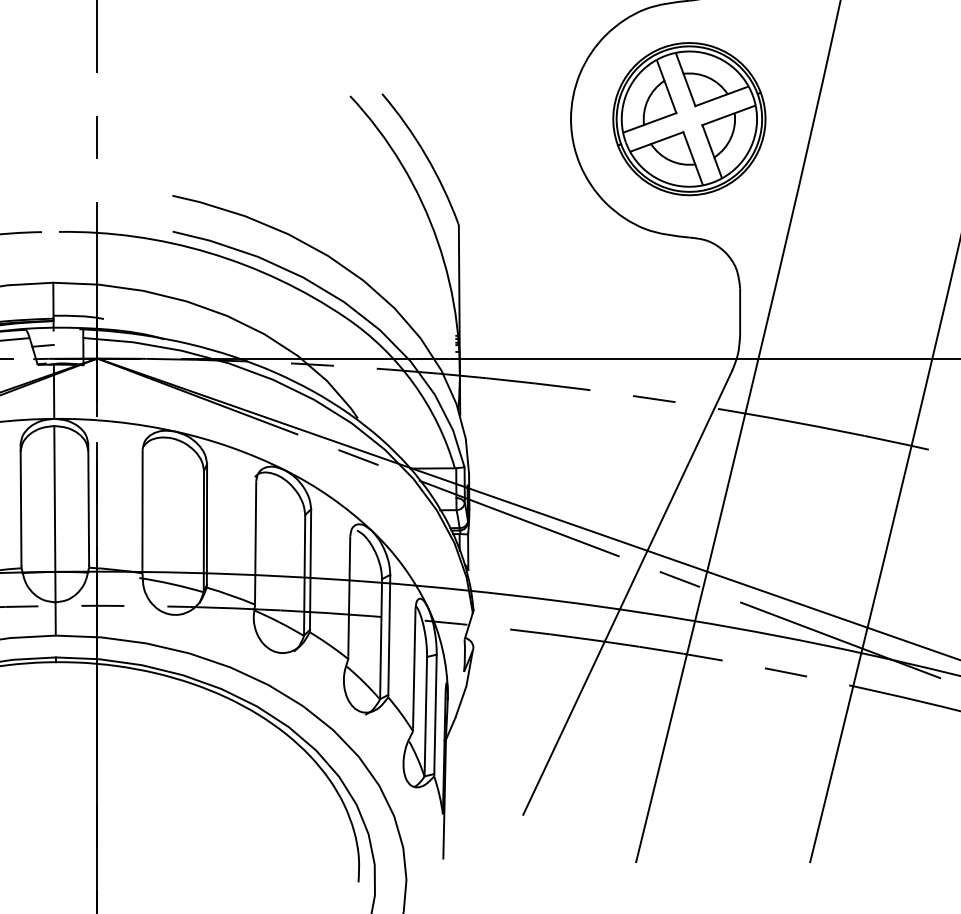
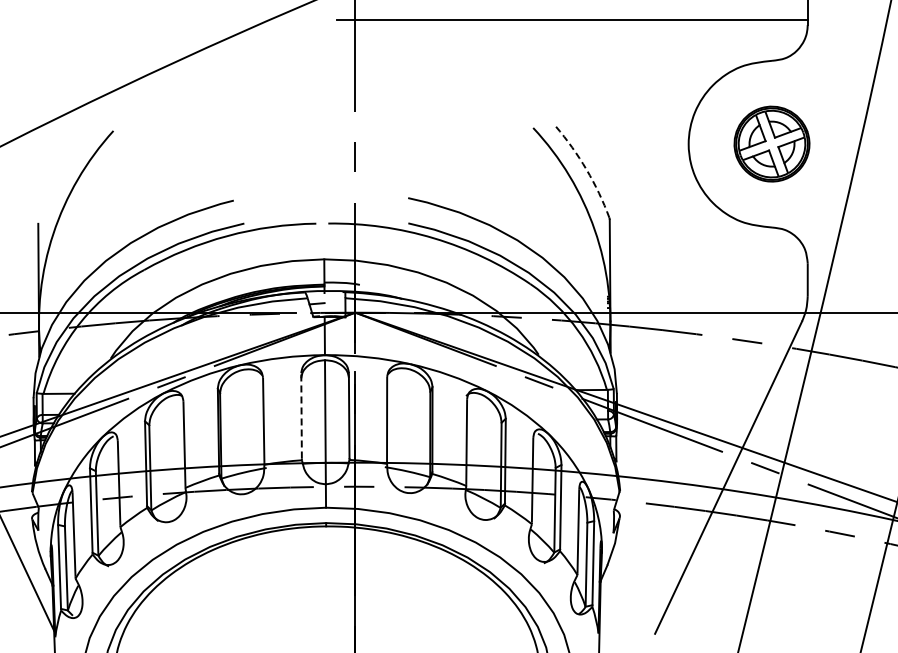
part: (688, 118) -> (771, 143), size x0.7
arc: (425, 155) -> (586, 169), solid -> dashed
line: (20, 504) -> (301, 415), solid -> dashed

